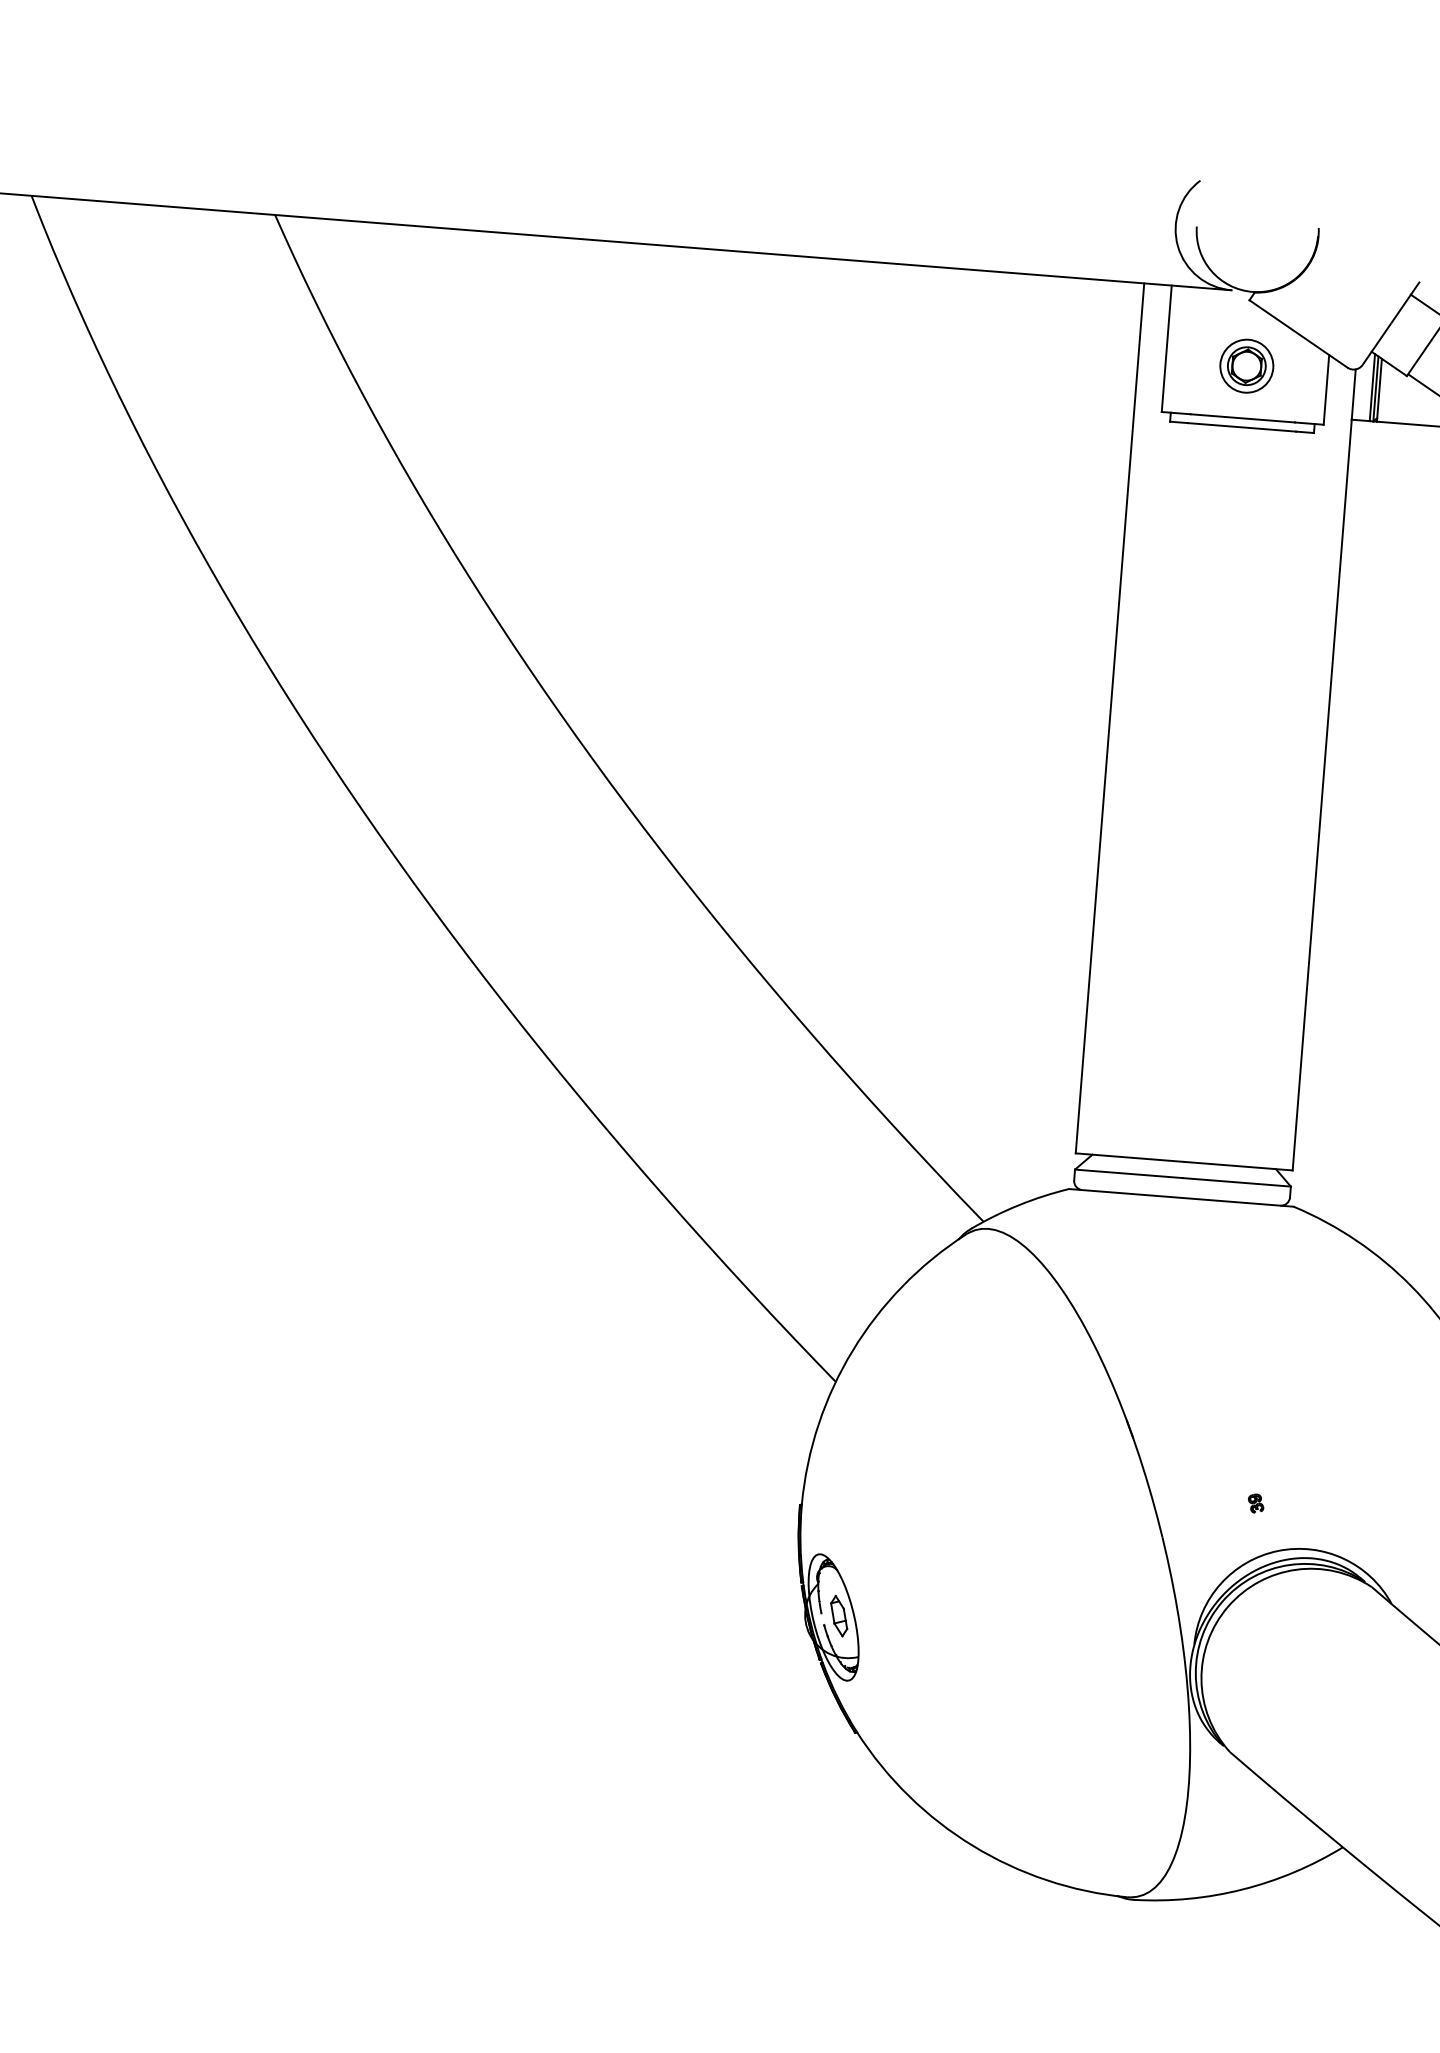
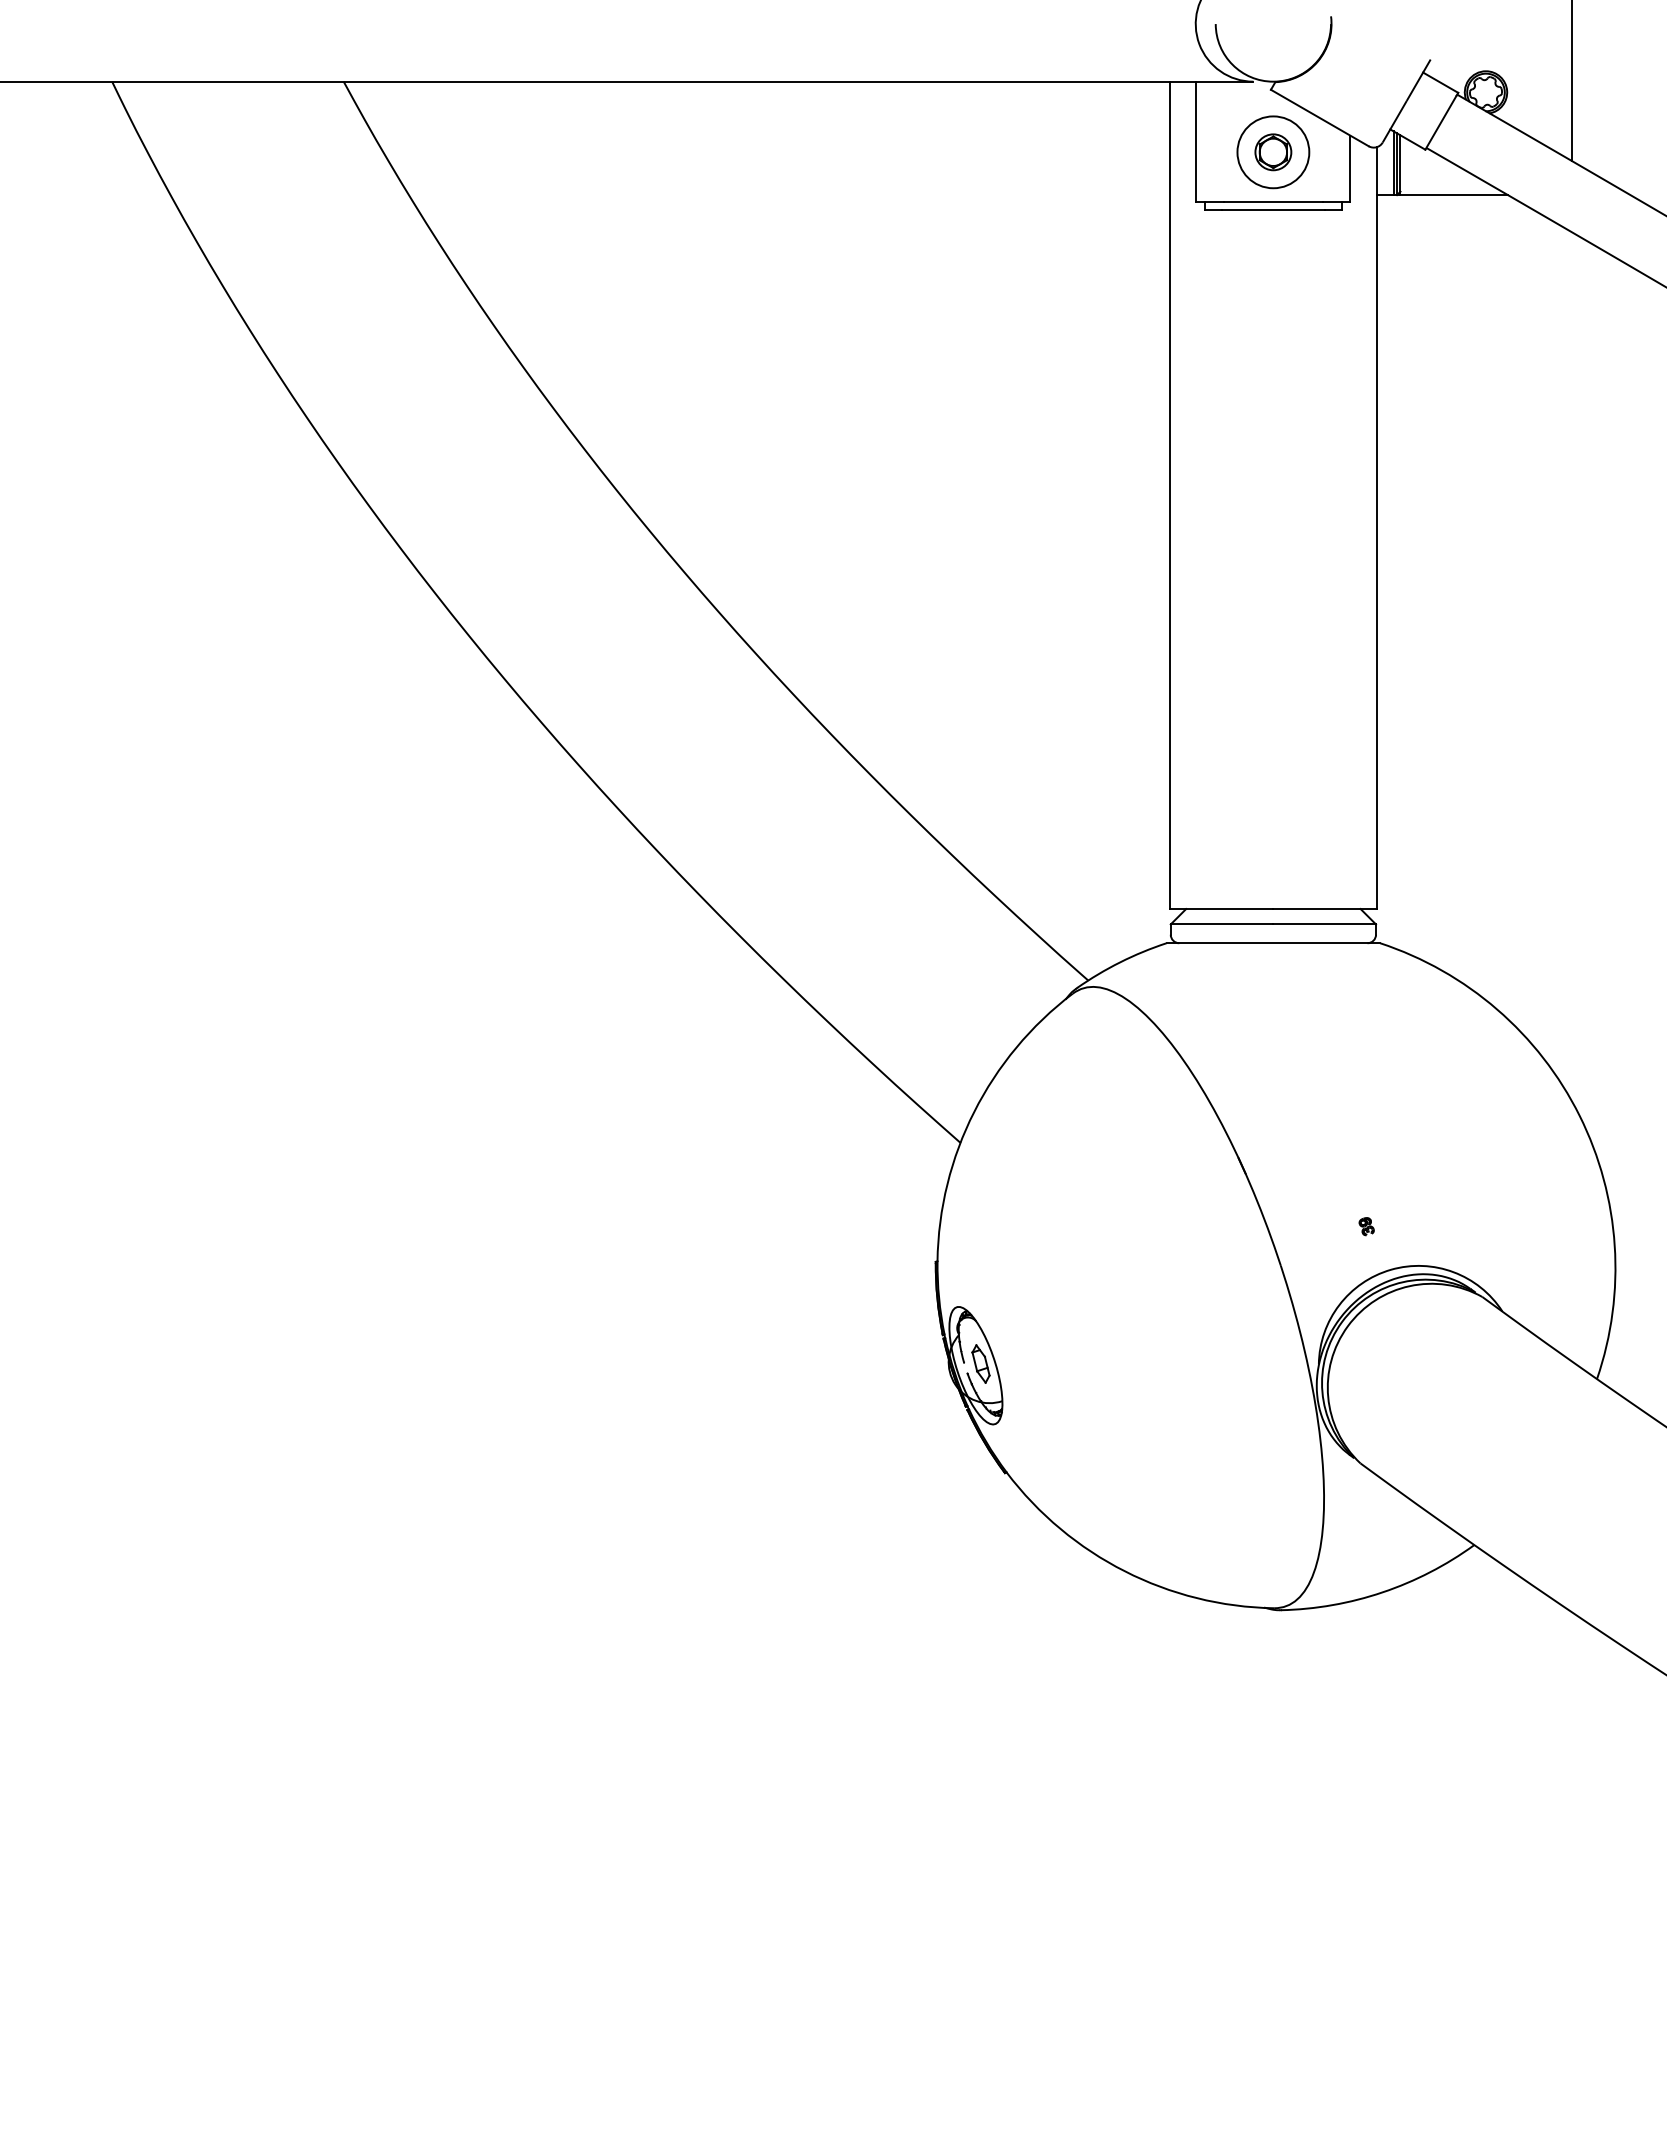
circle: (1246, 366) -> (1273, 152), size x1.43

